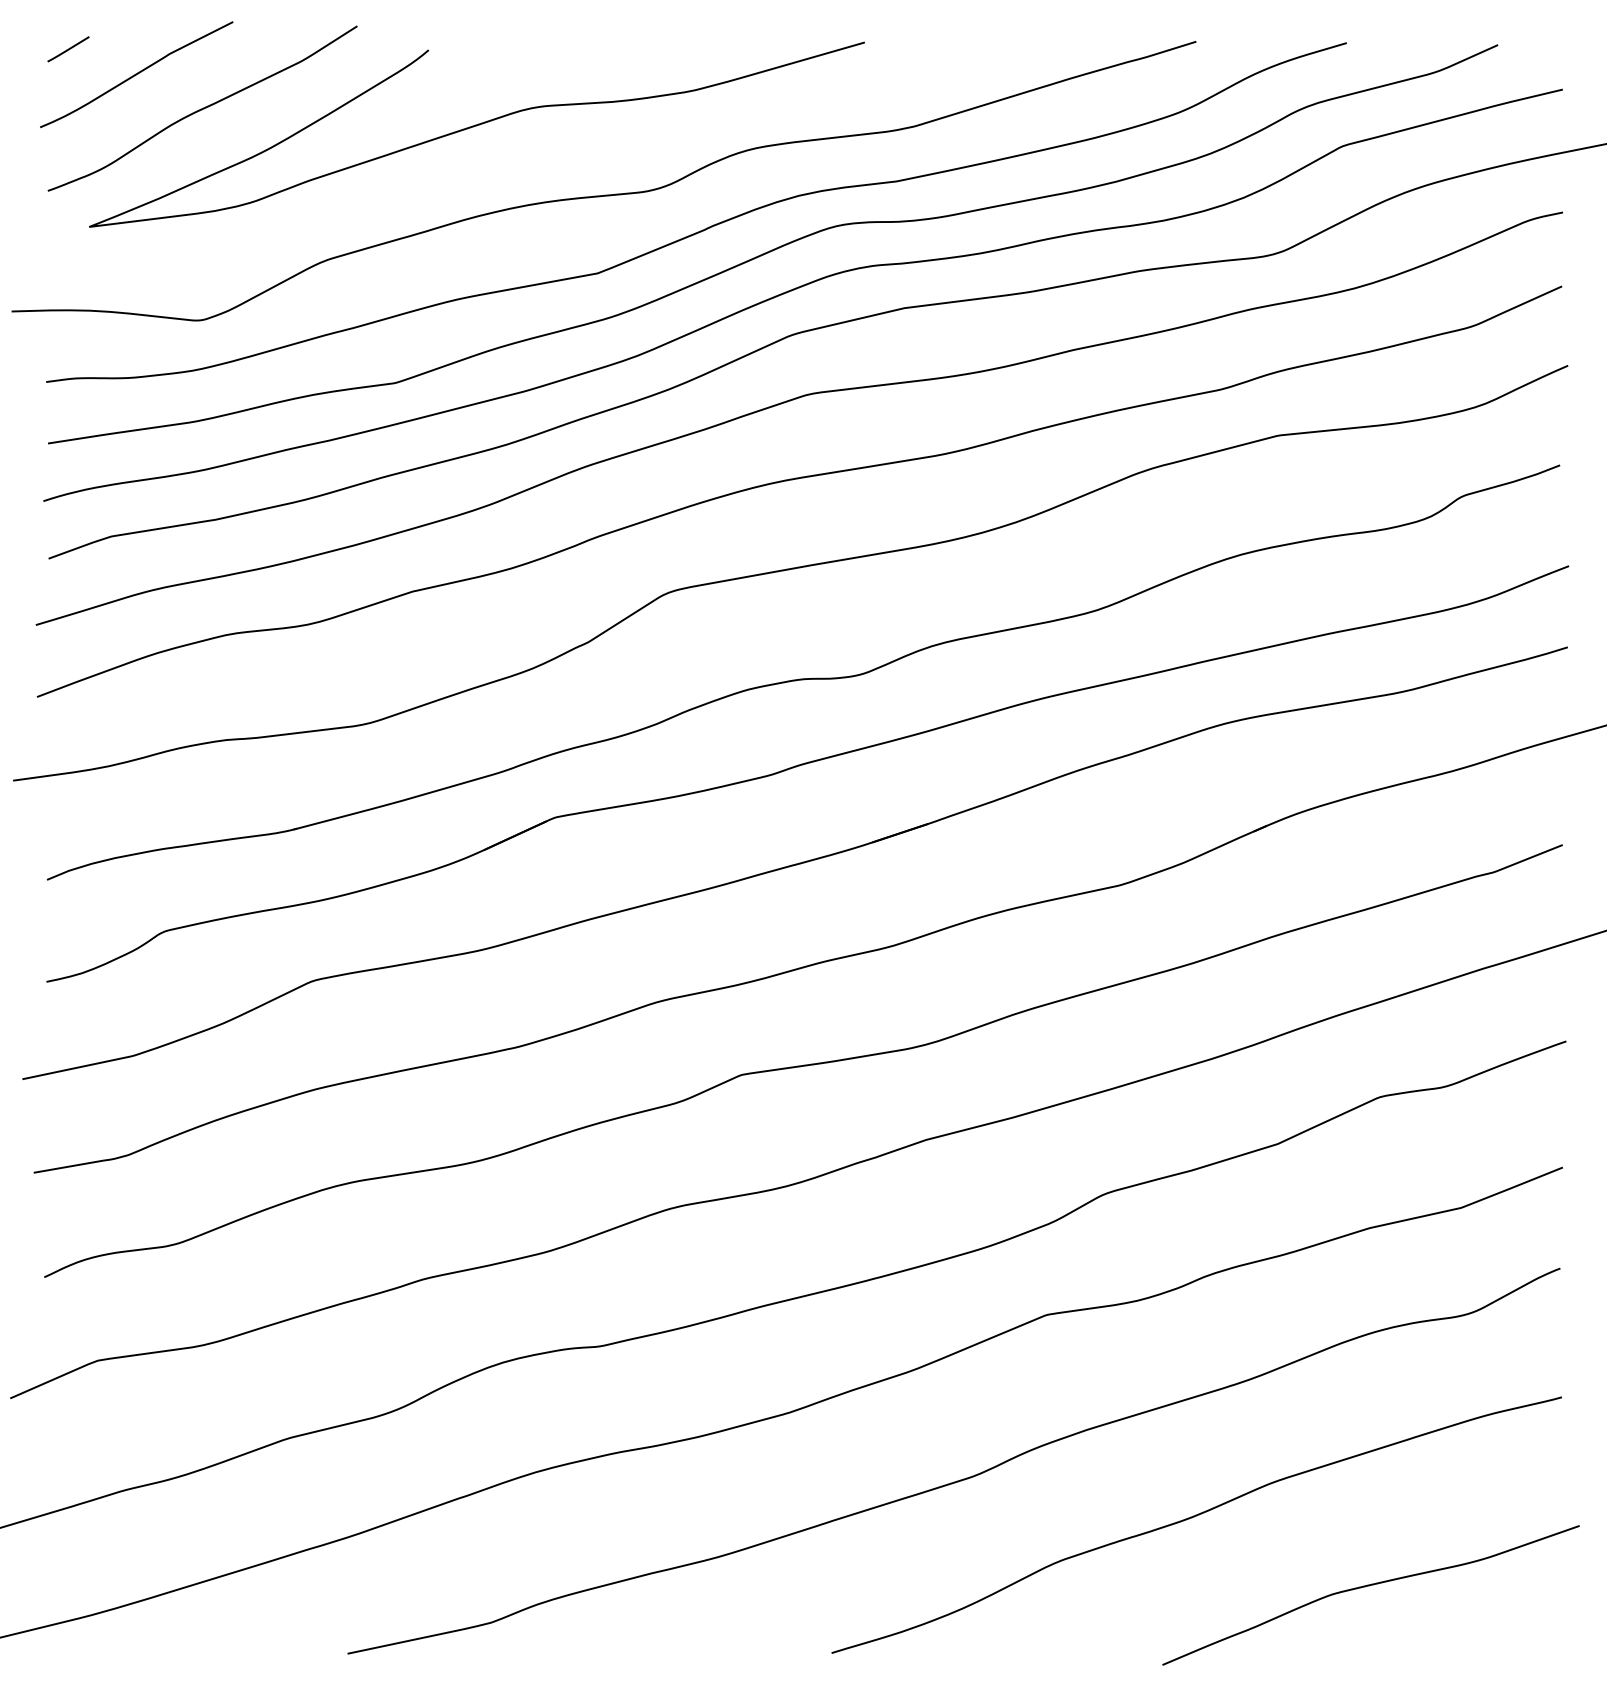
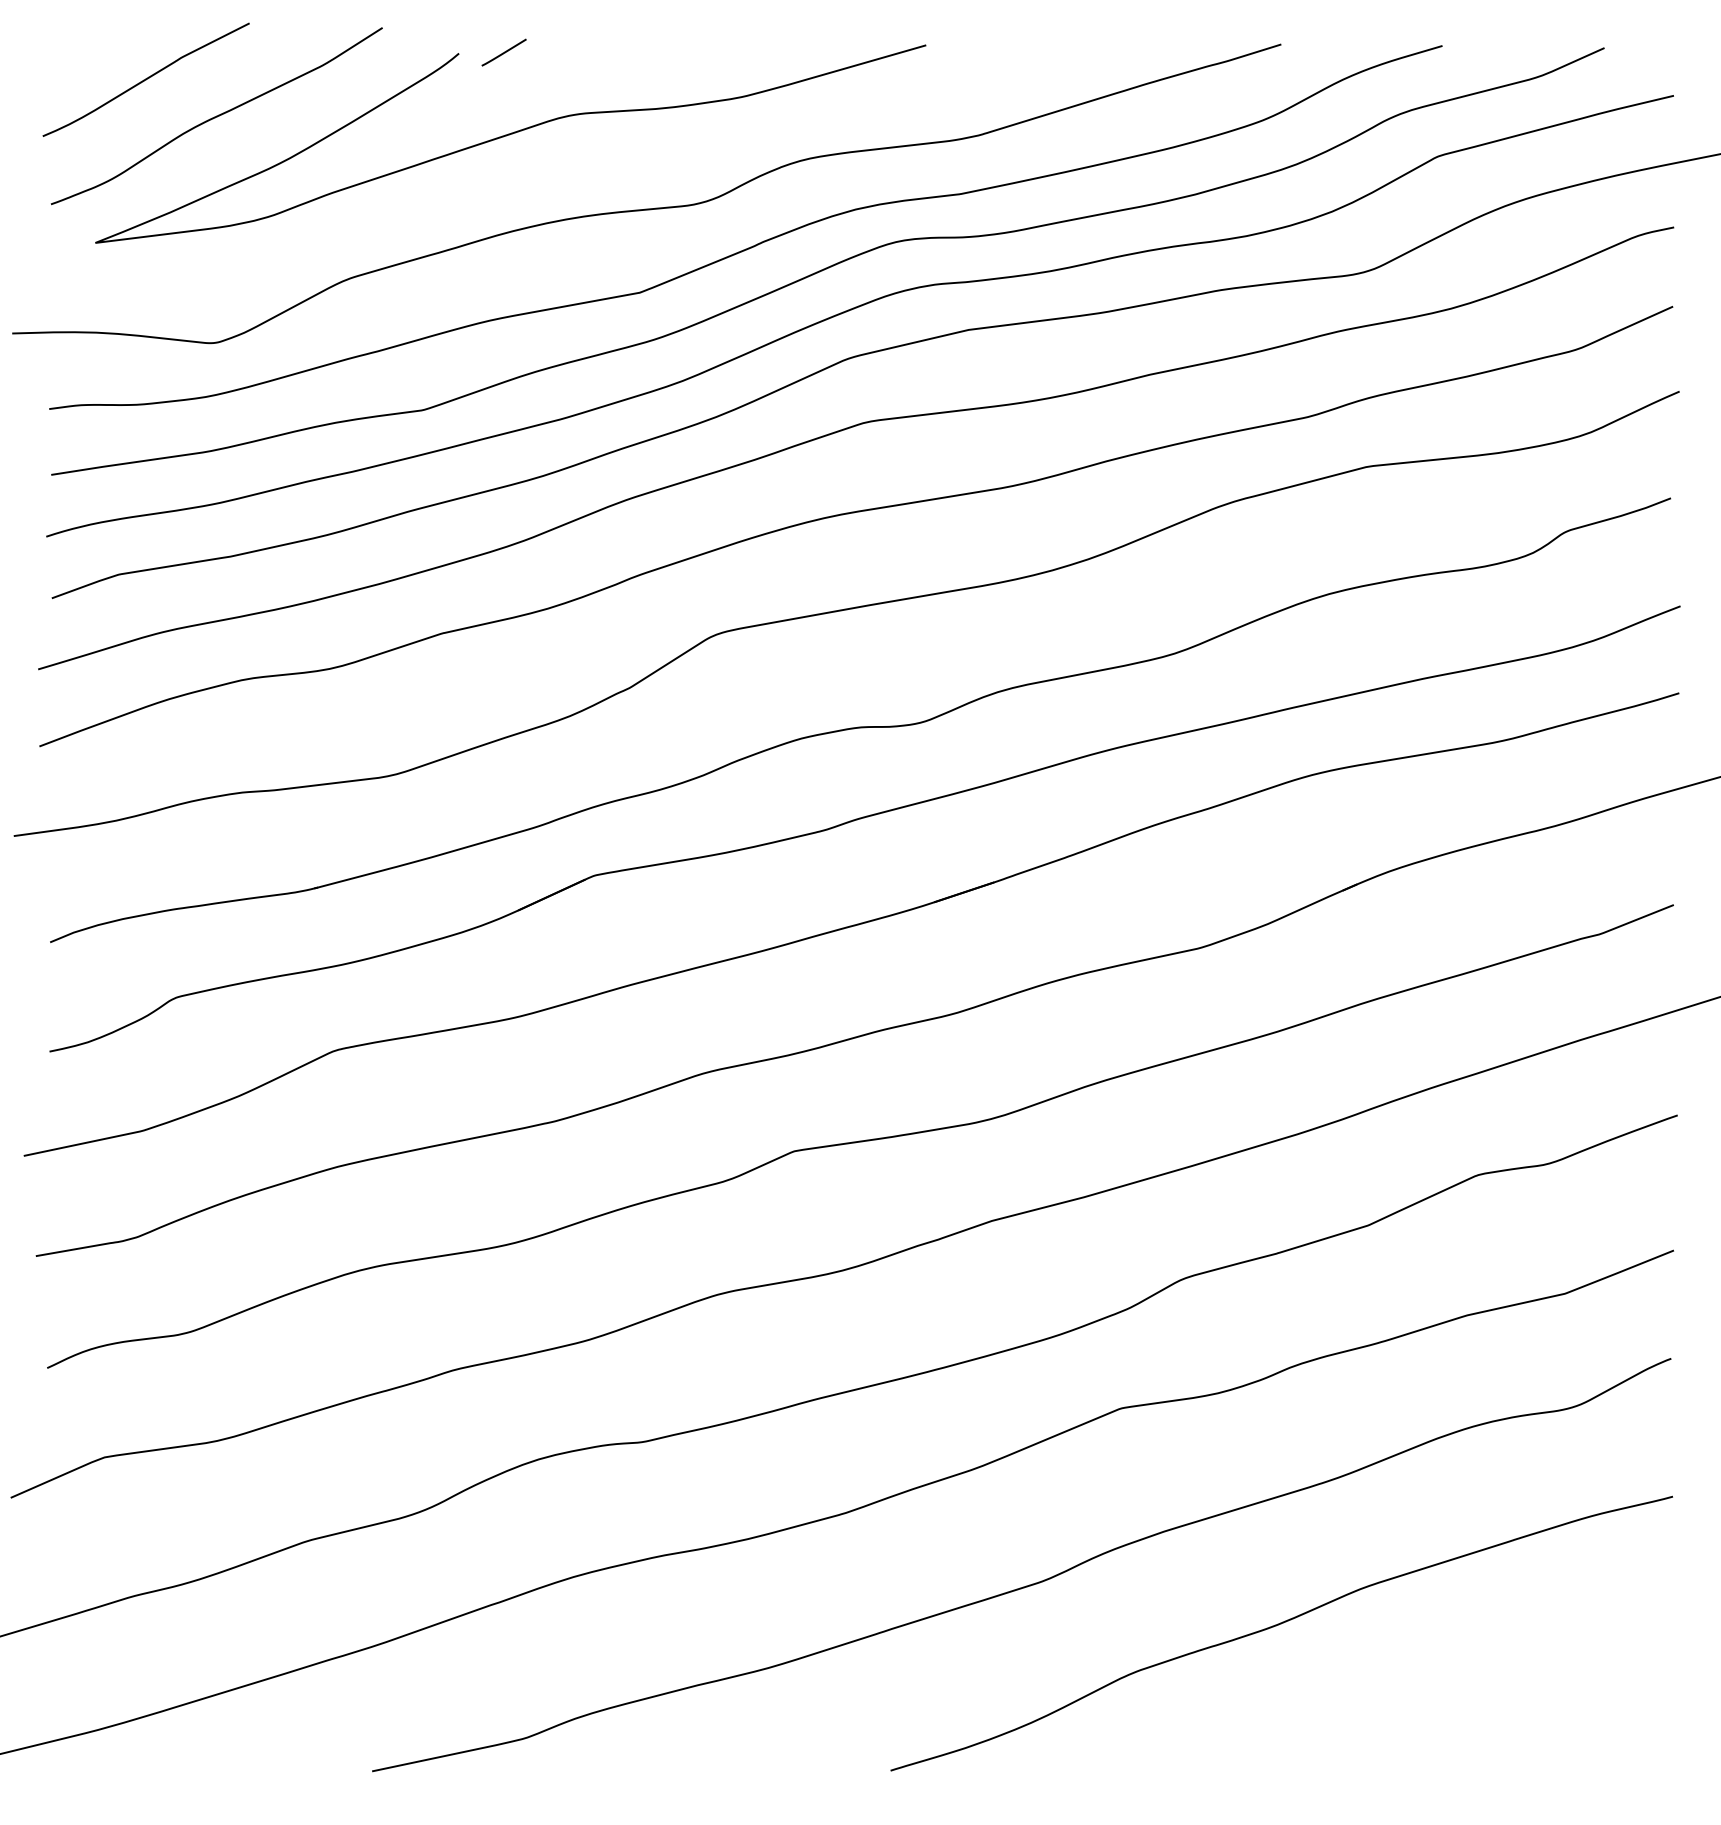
line: (67, 49) -> (503, 52), moved
curve: (1368, 1586) -> (1465, 1699), removed

